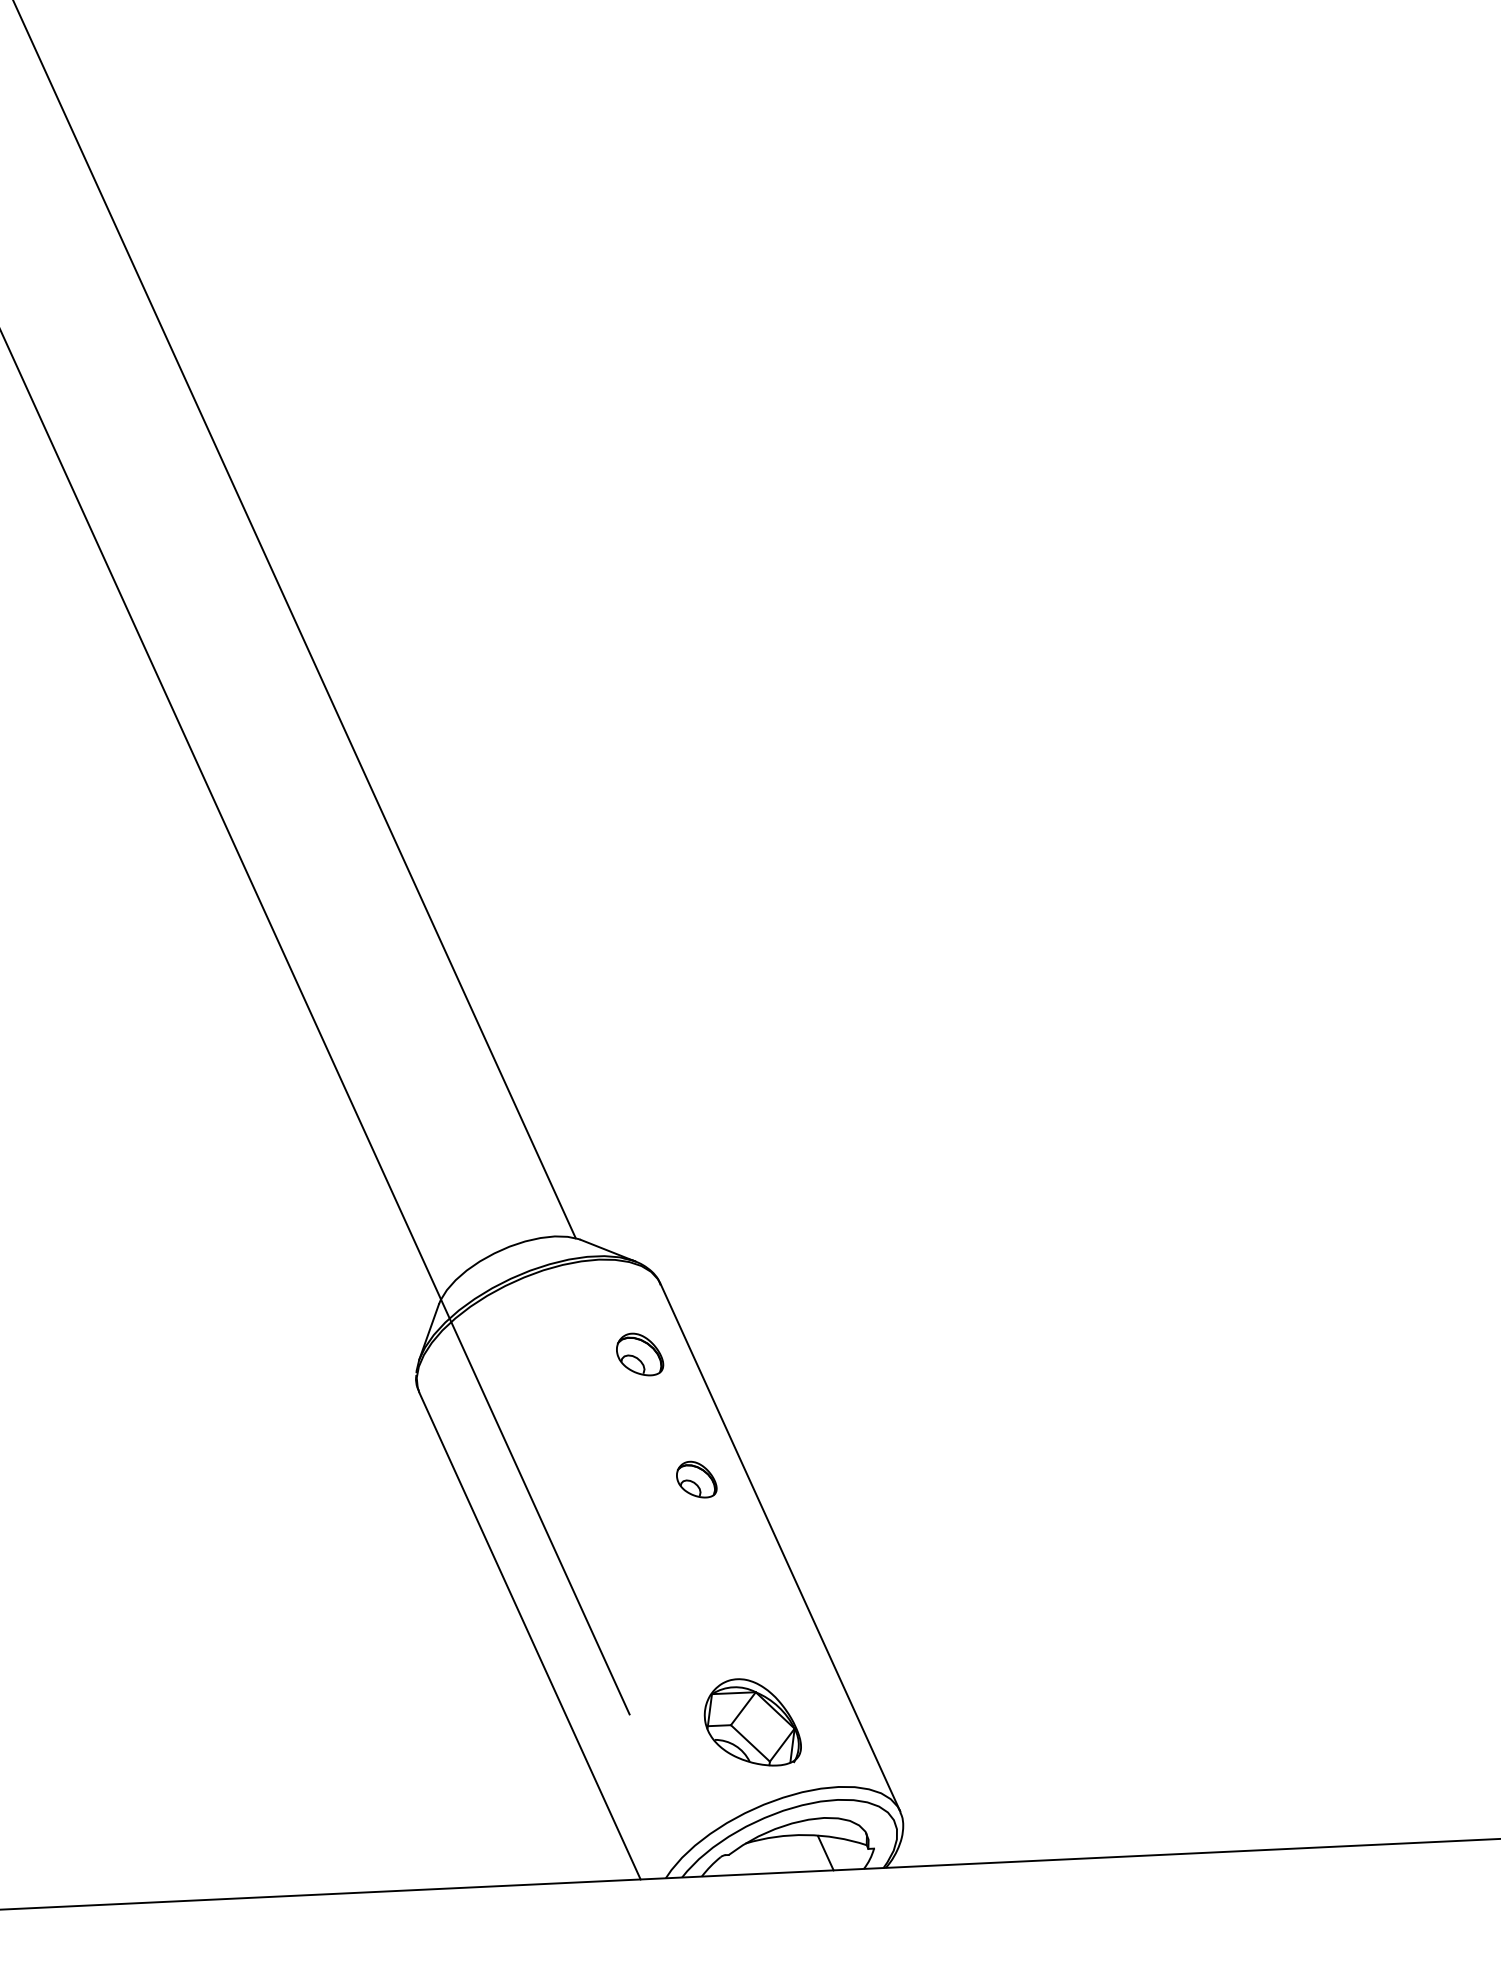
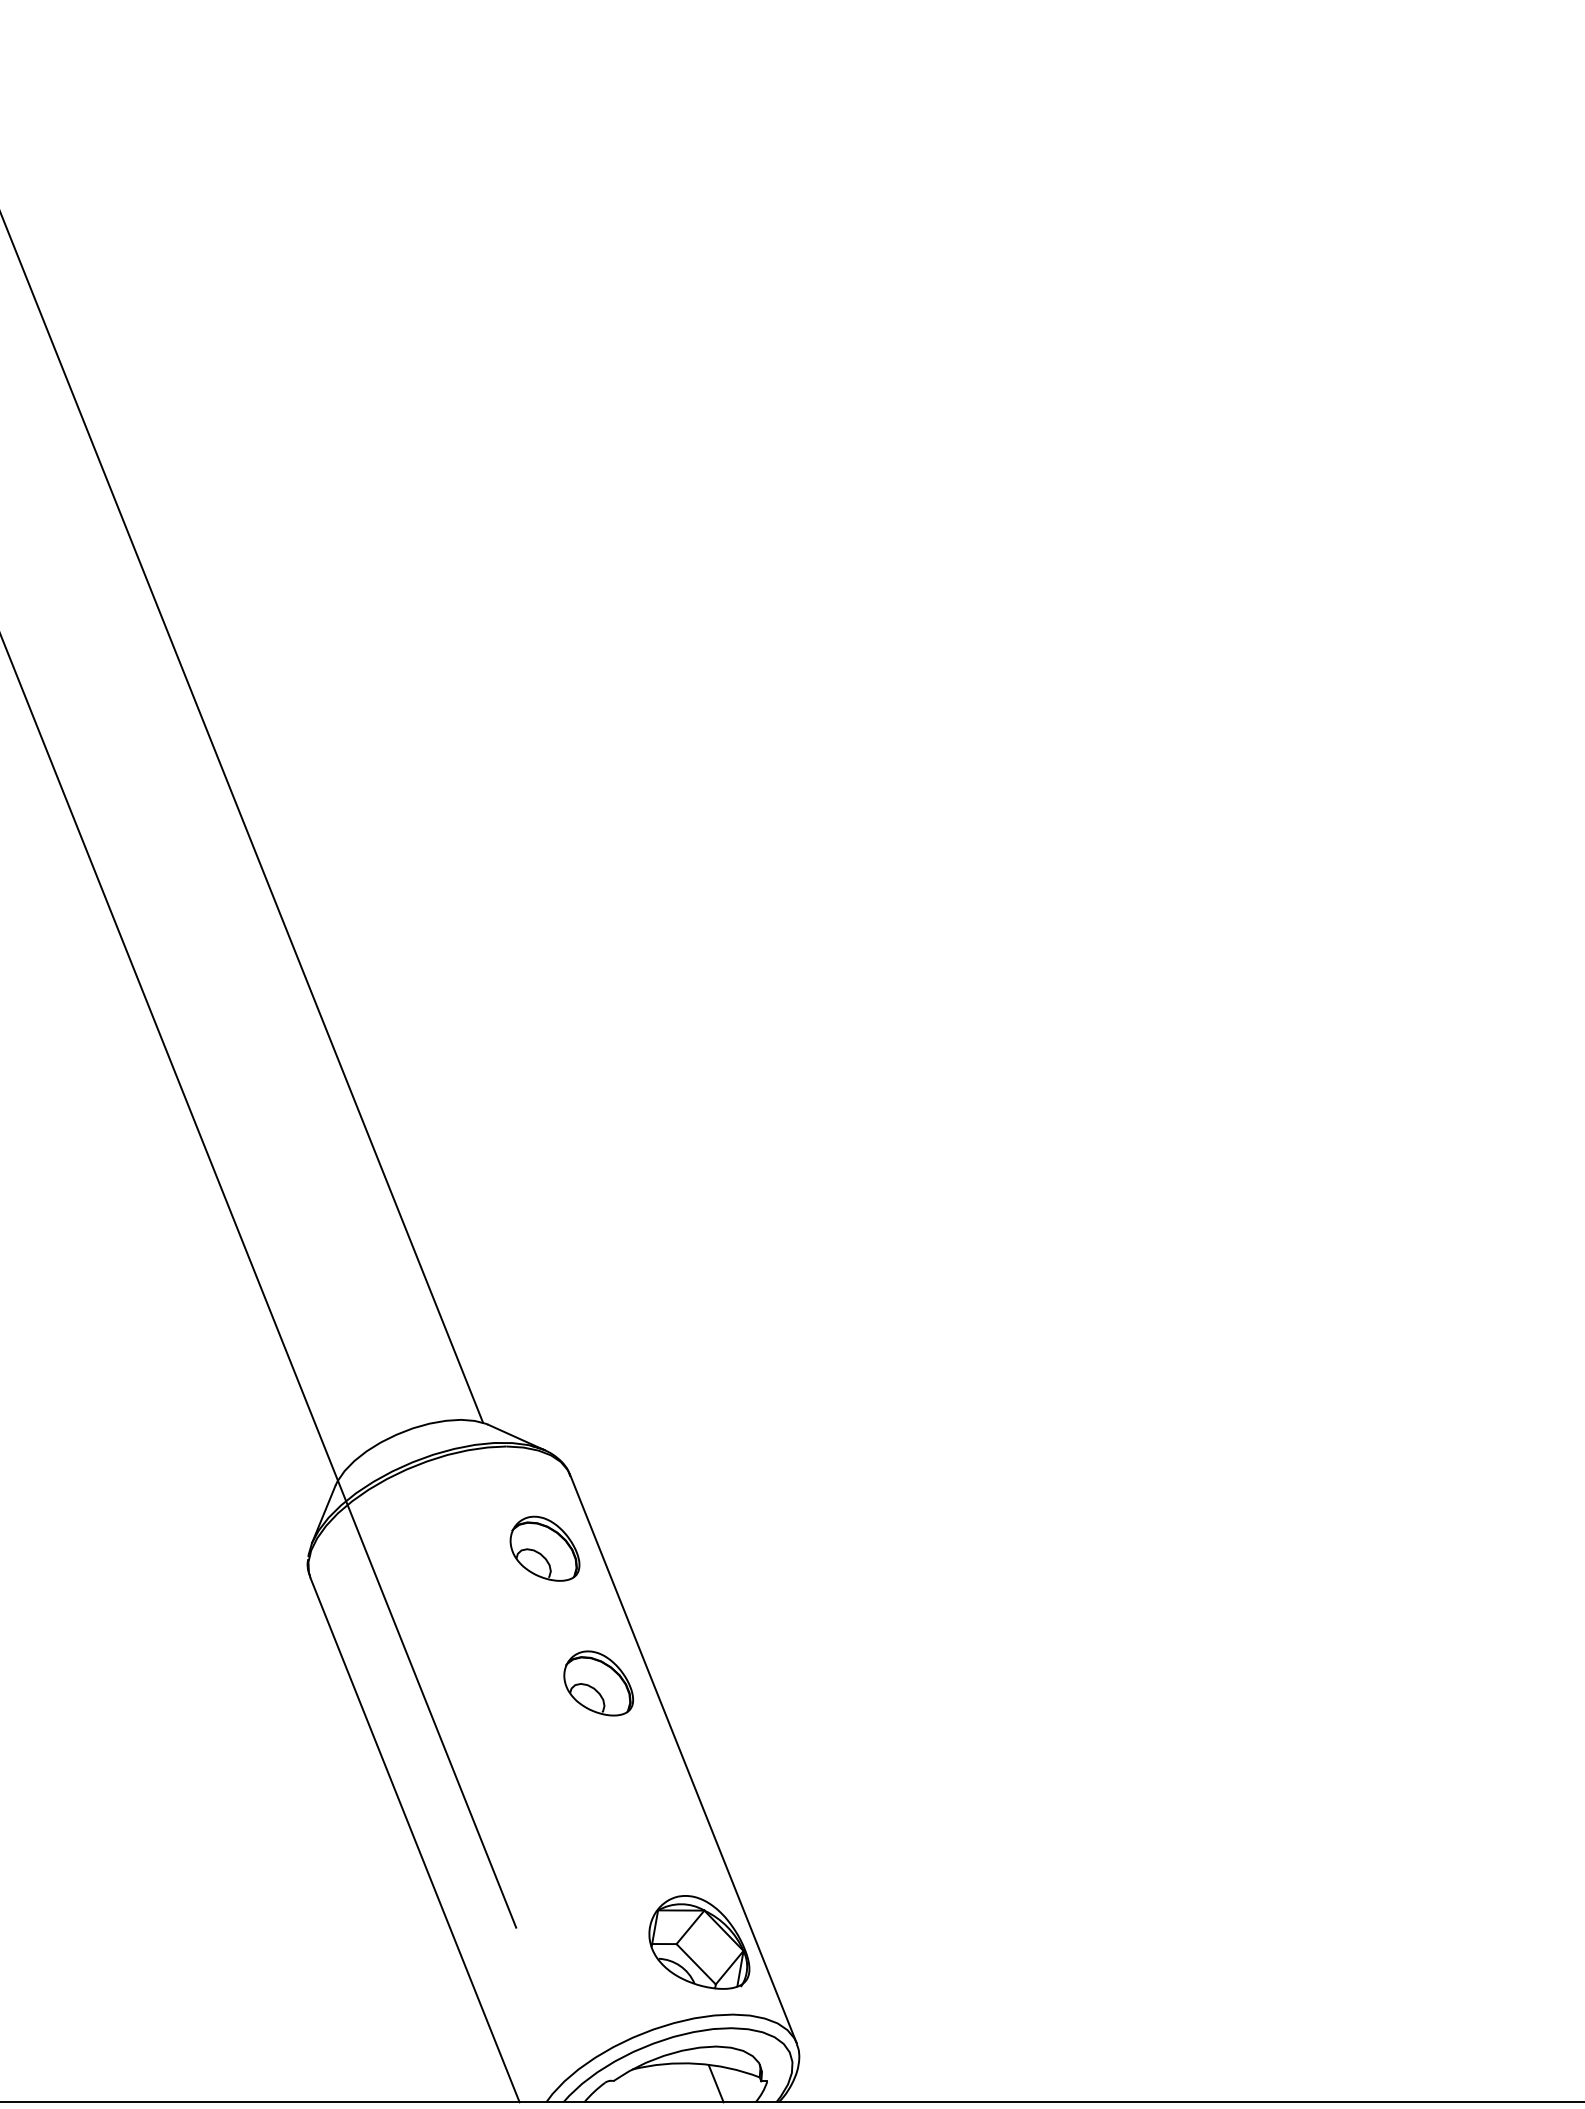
part: (639, 1354) -> (544, 1548), size x1.43
part: (696, 1479) -> (598, 1683), size x1.67
part: (752, 1722) -> (699, 1942), moved

